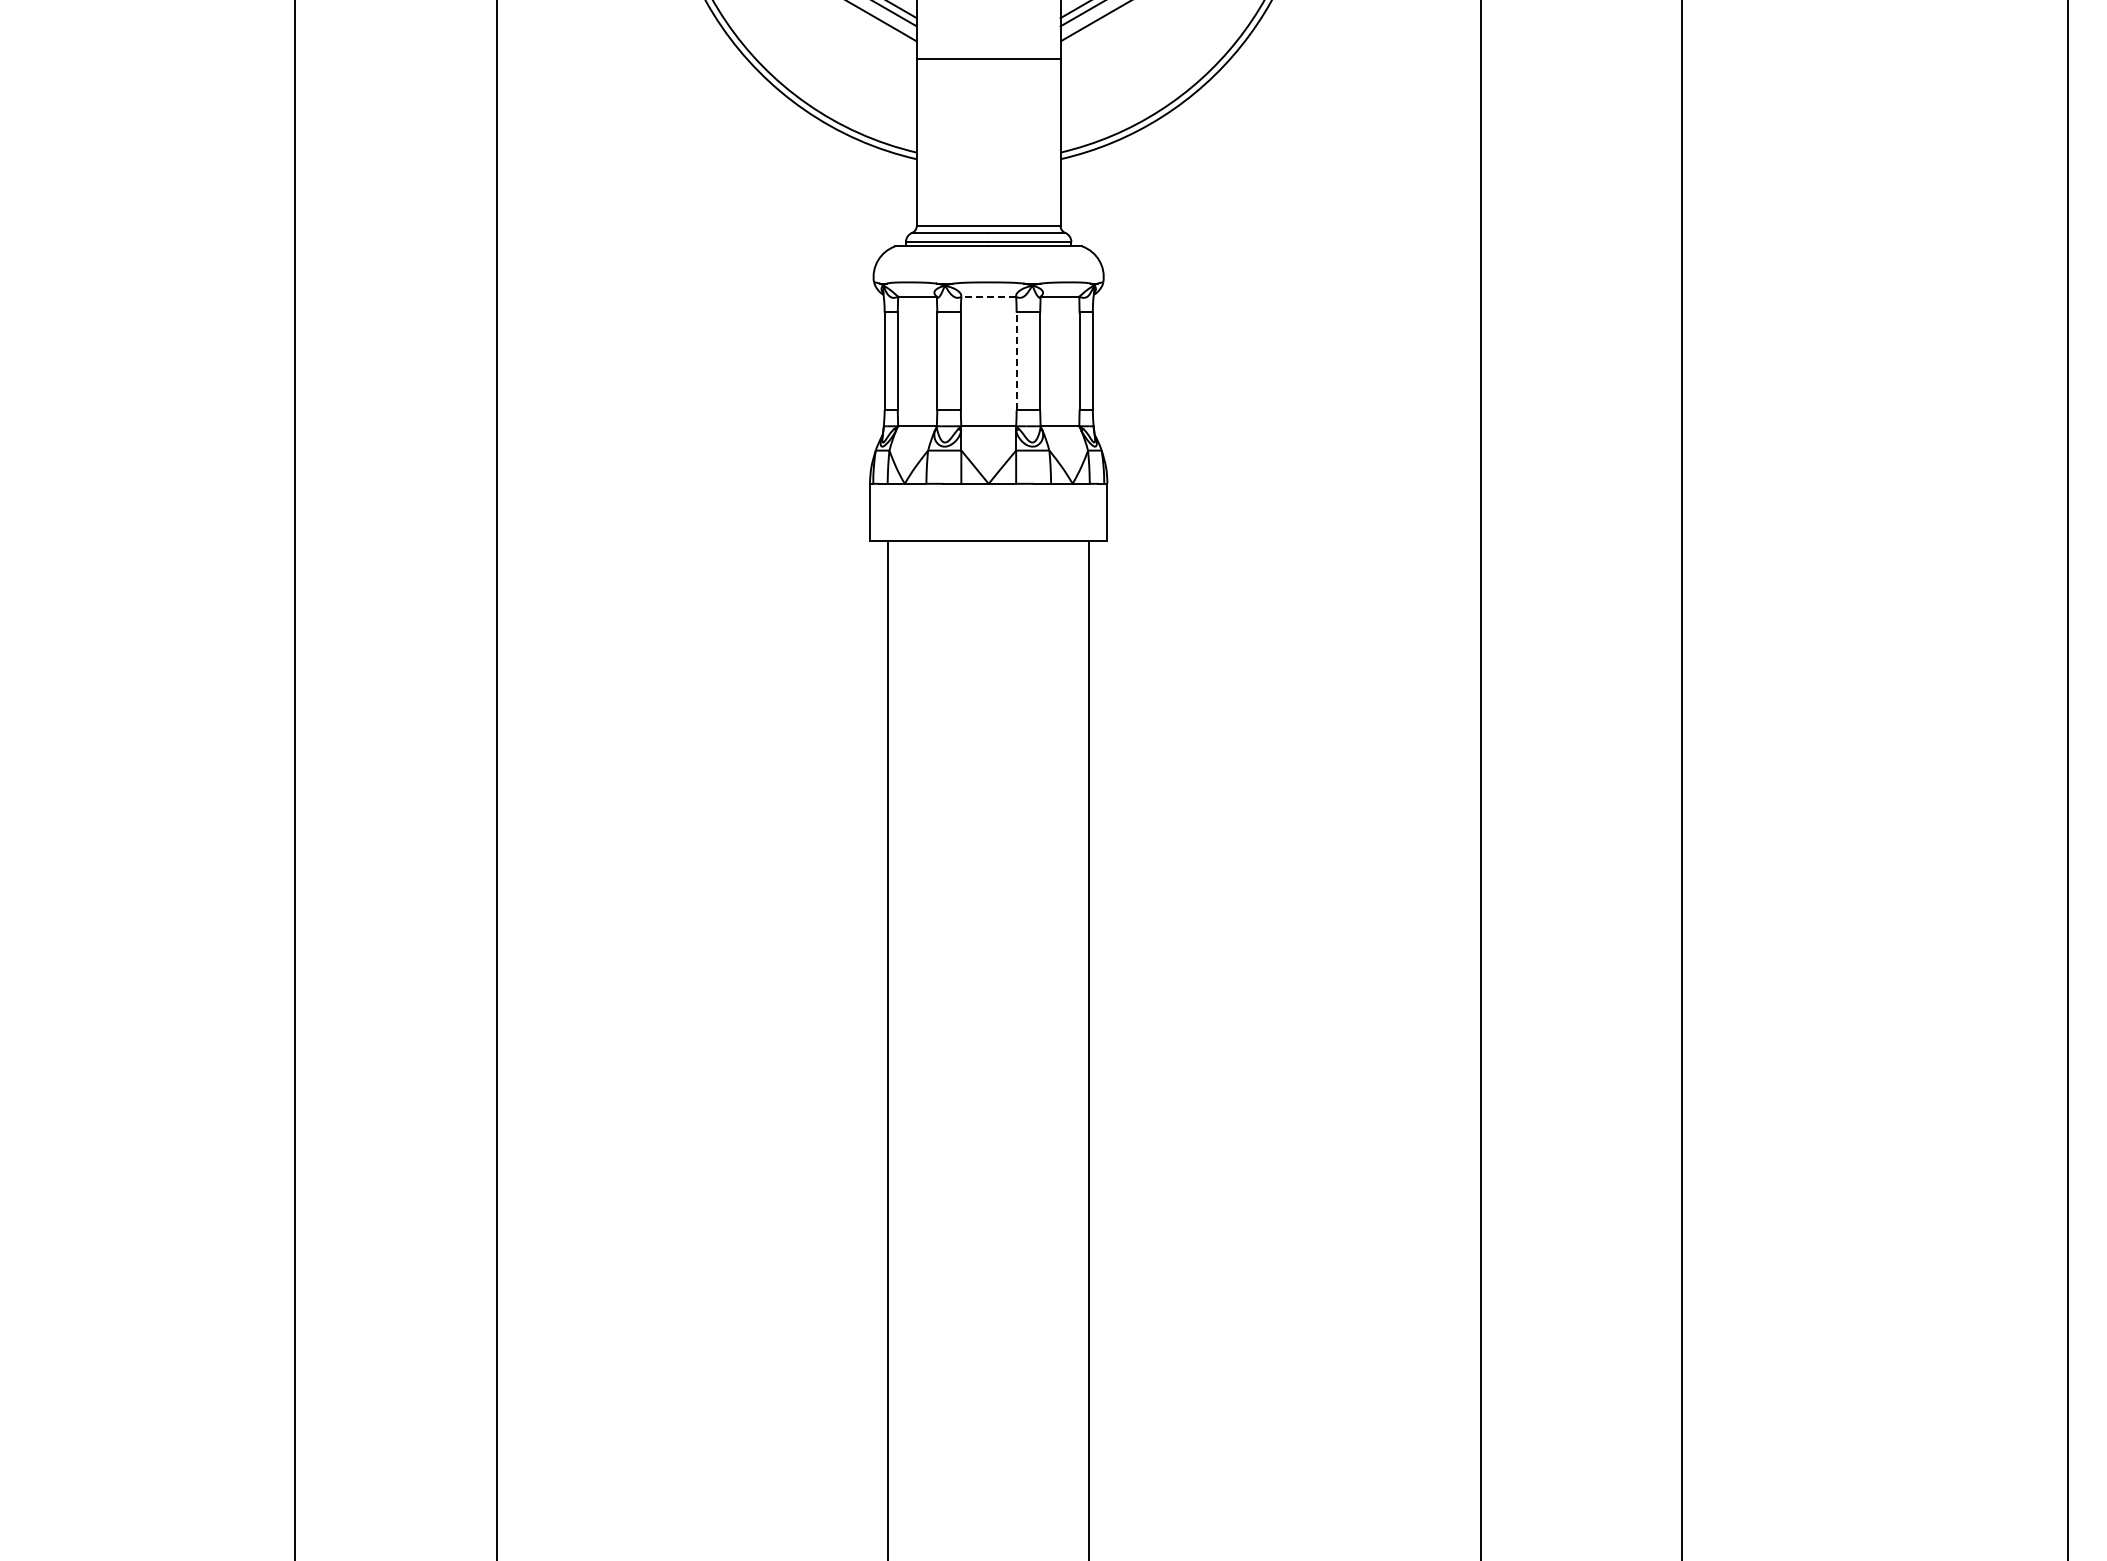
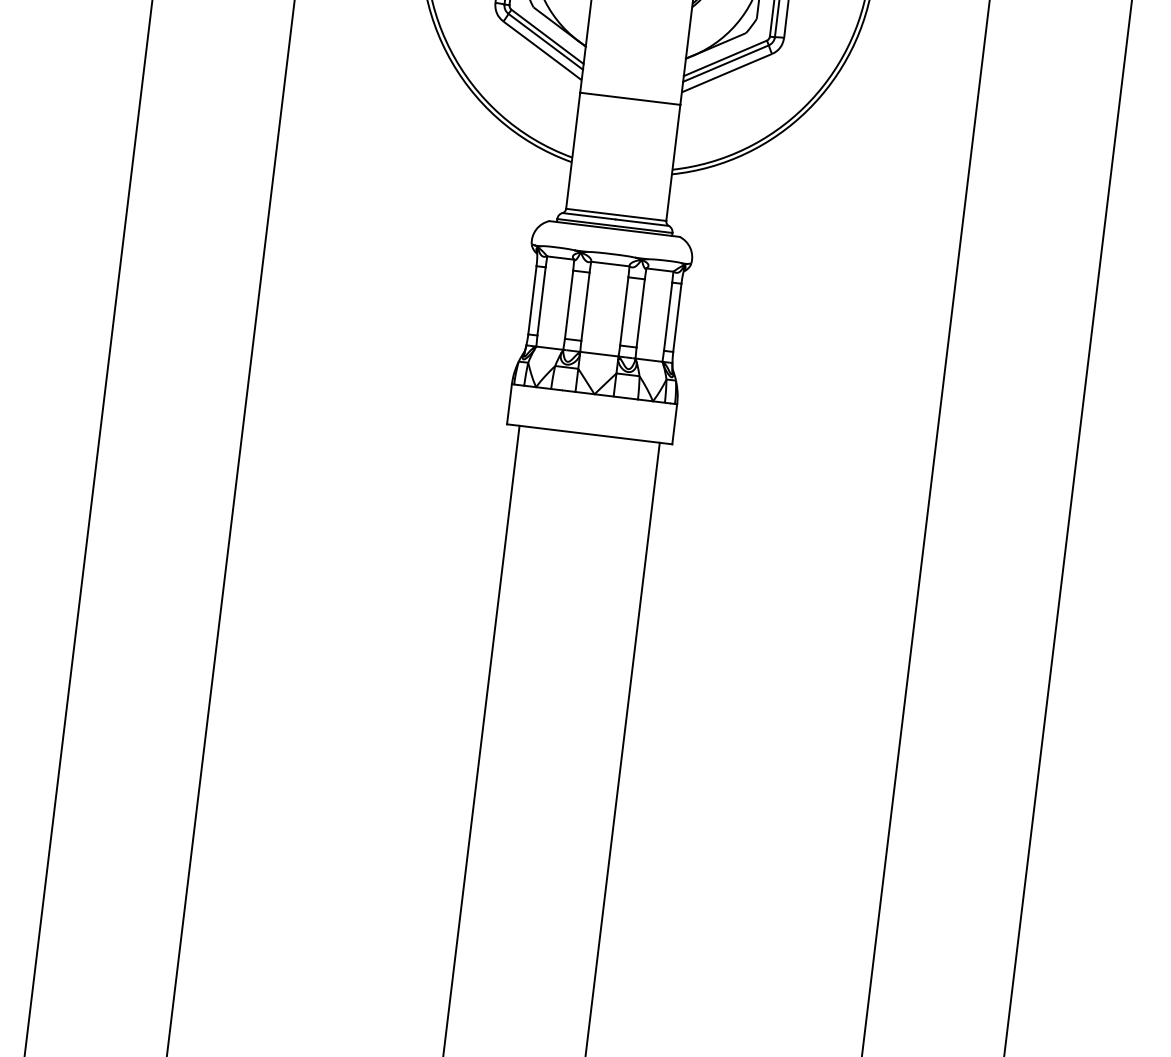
line: (988, 296) -> (610, 263), dashed -> solid
line: (1016, 361) -> (624, 311), dashed -> solid

